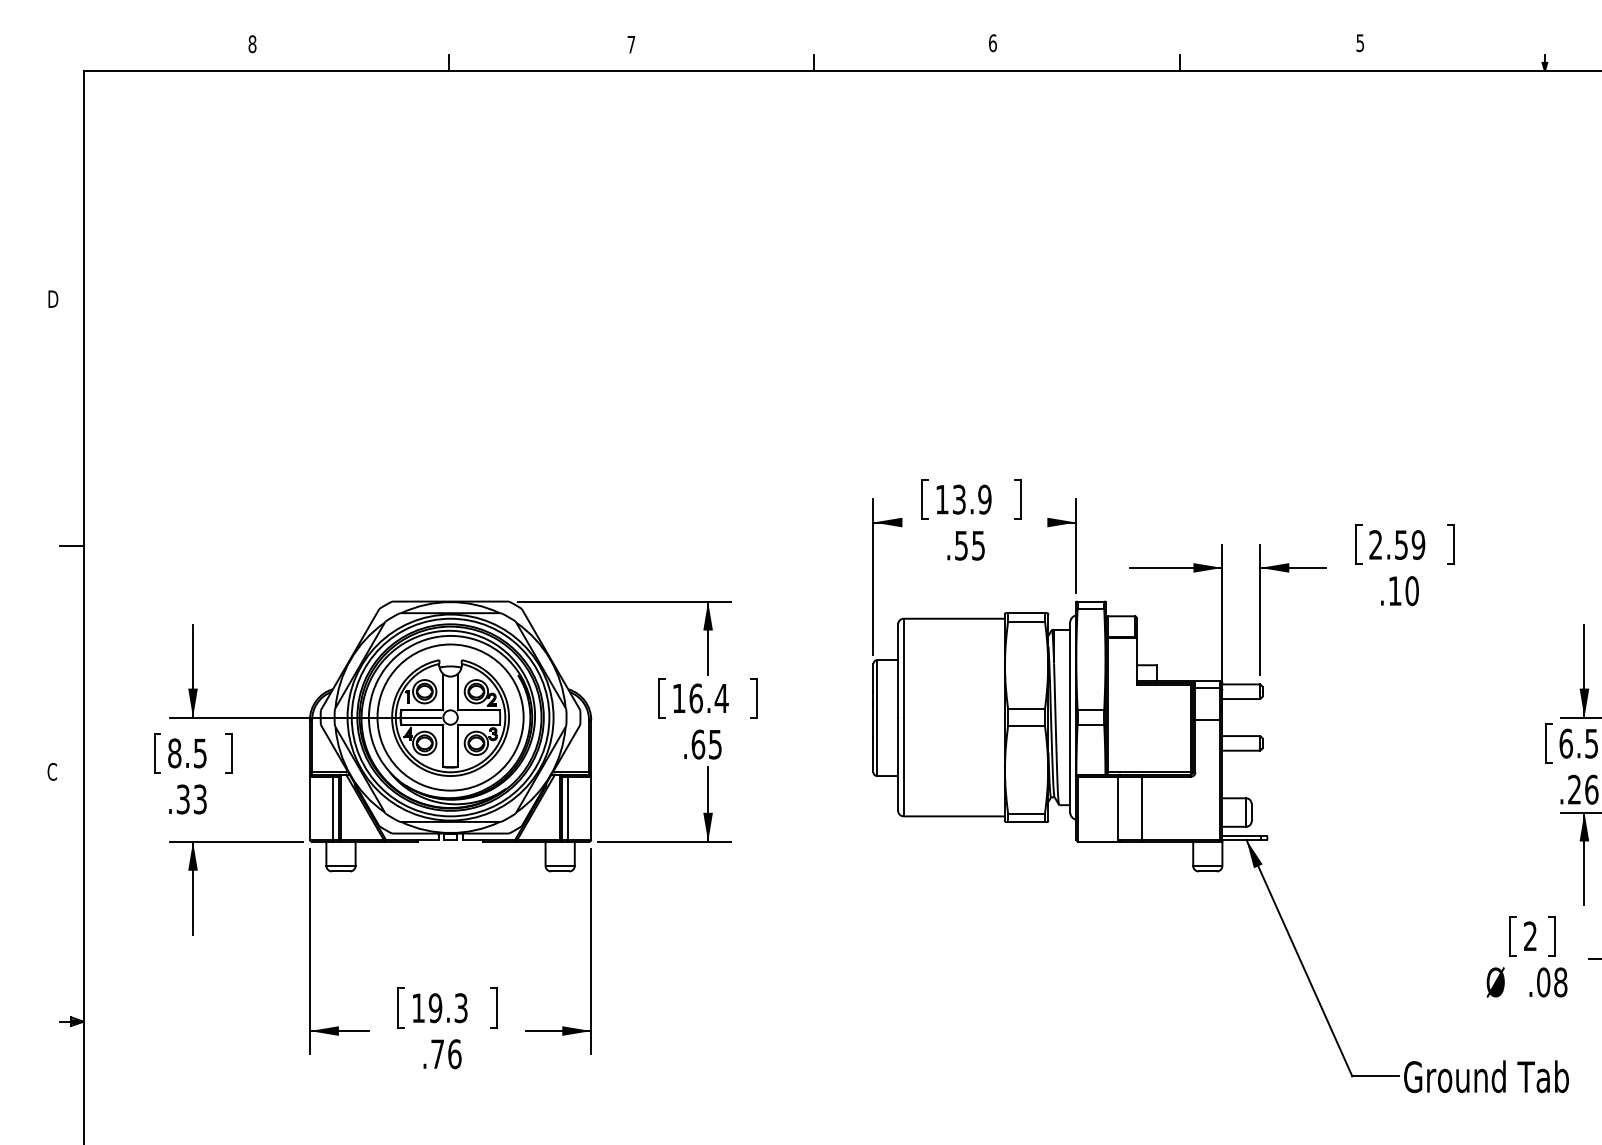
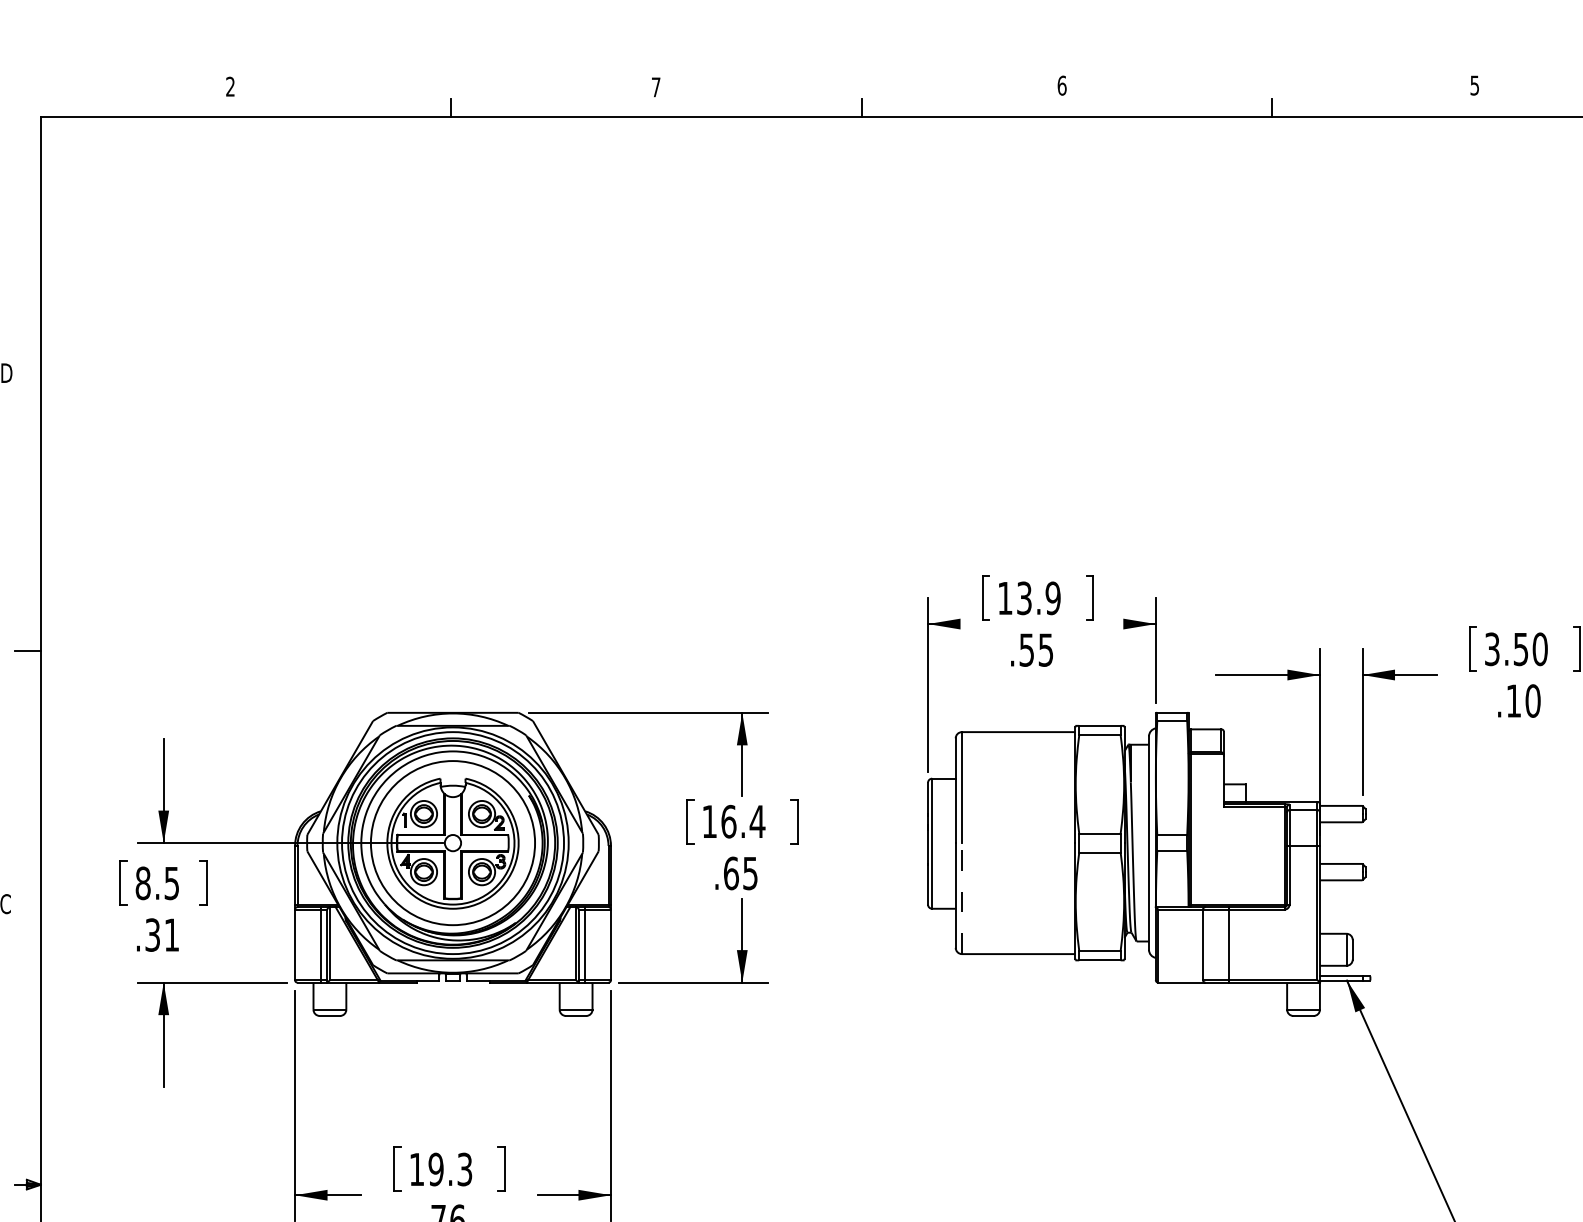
text: (252, 44) -> (230, 87), 8 -> 2
text: (1397, 544) -> (1516, 648), 2.59 -> 3.50
line: (903, 766) -> (961, 898), solid -> dashed
text: (200, 799) -> (172, 935), .33 -> .31

